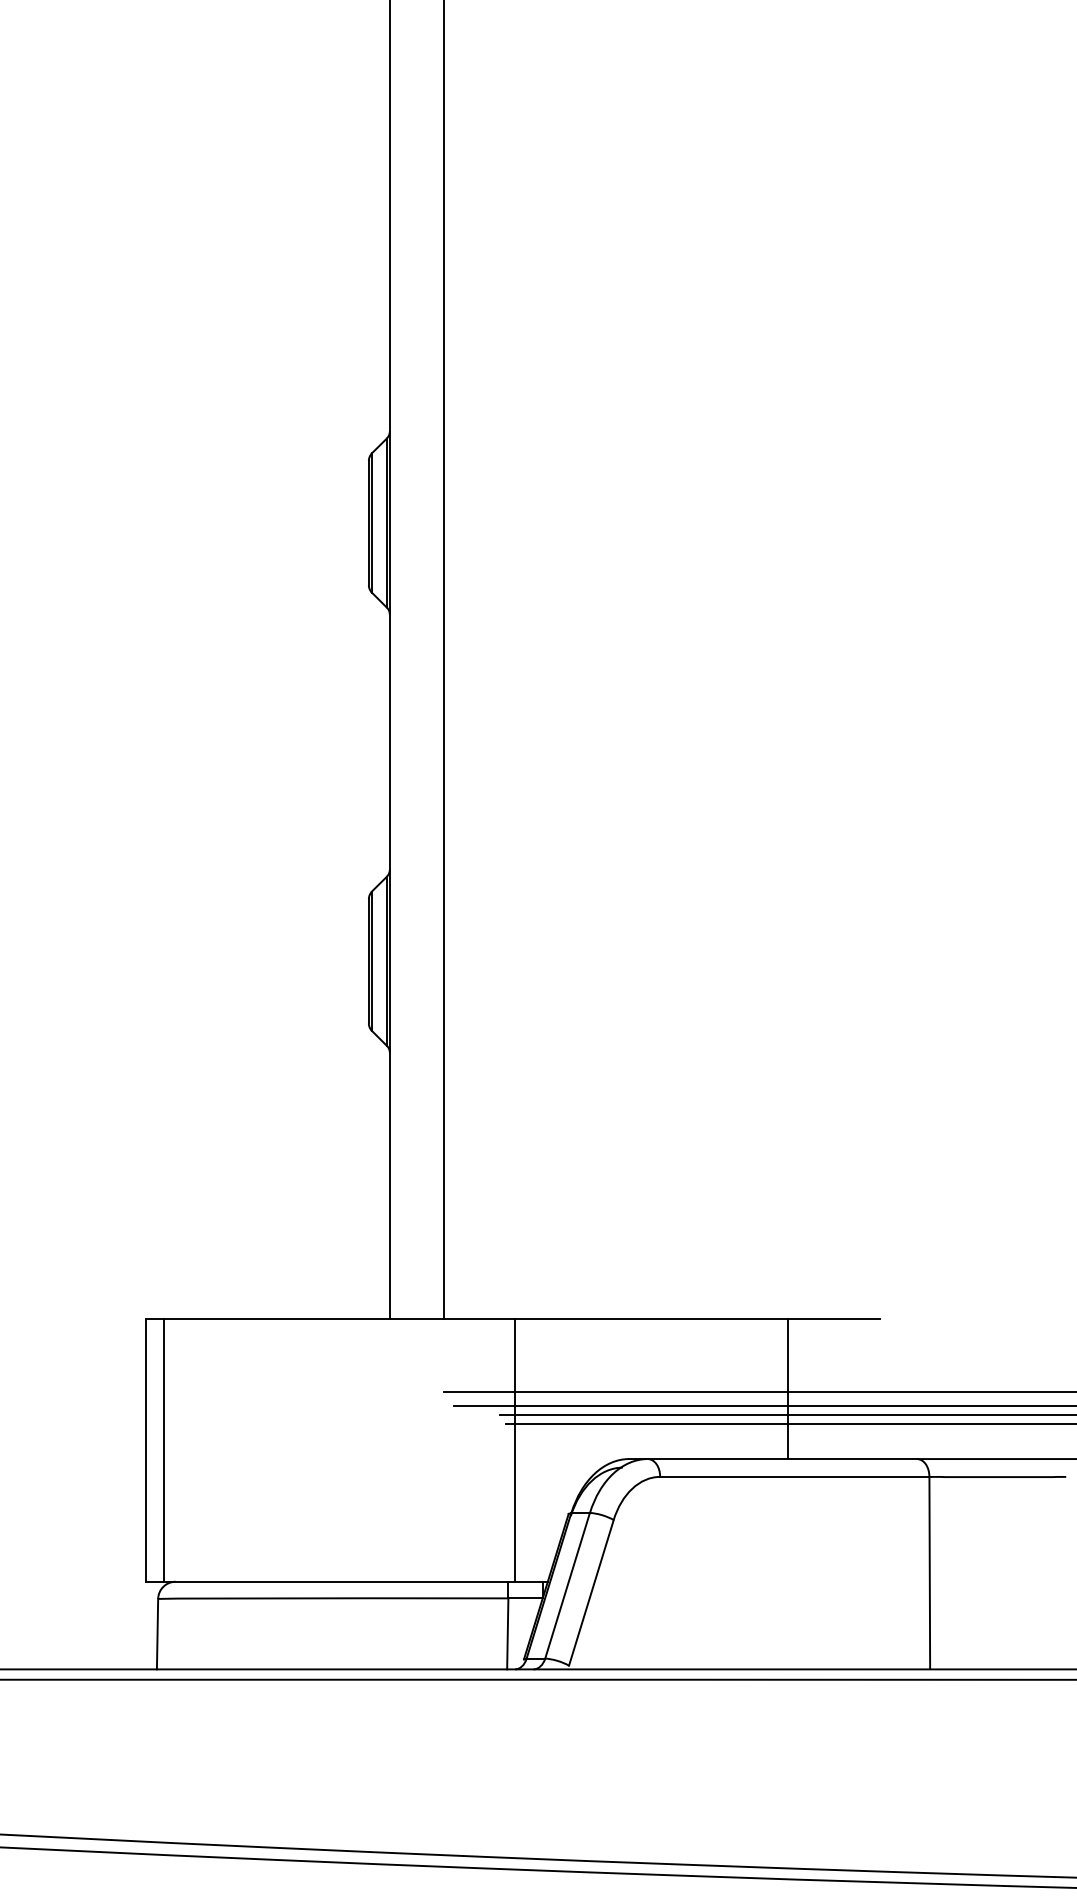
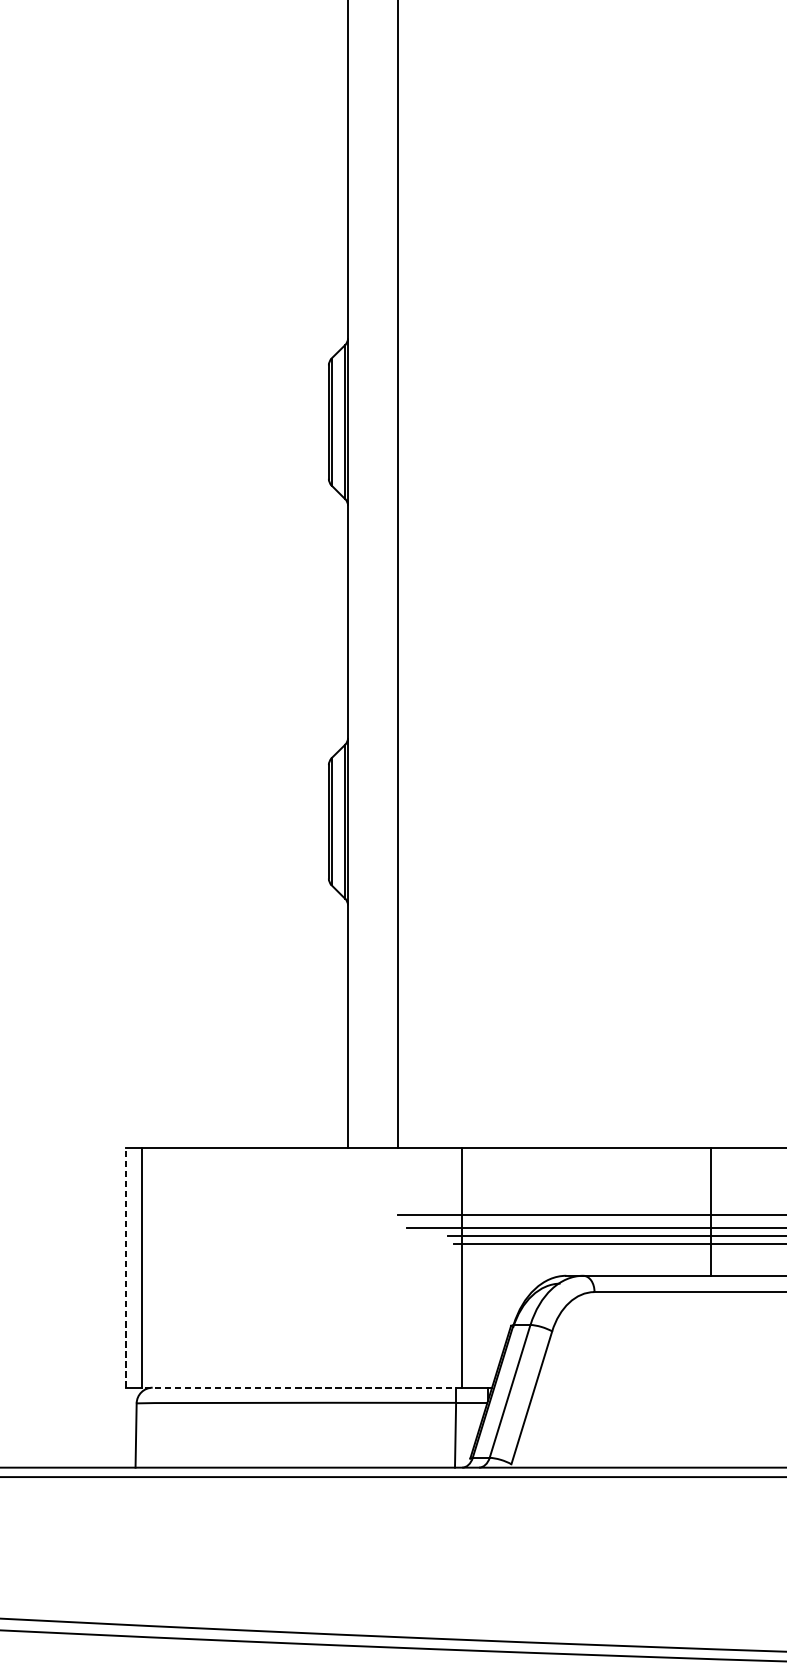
line: (146, 1449) -> (126, 1267), solid -> dashed
line: (339, 1581) -> (302, 1387), solid -> dashed

